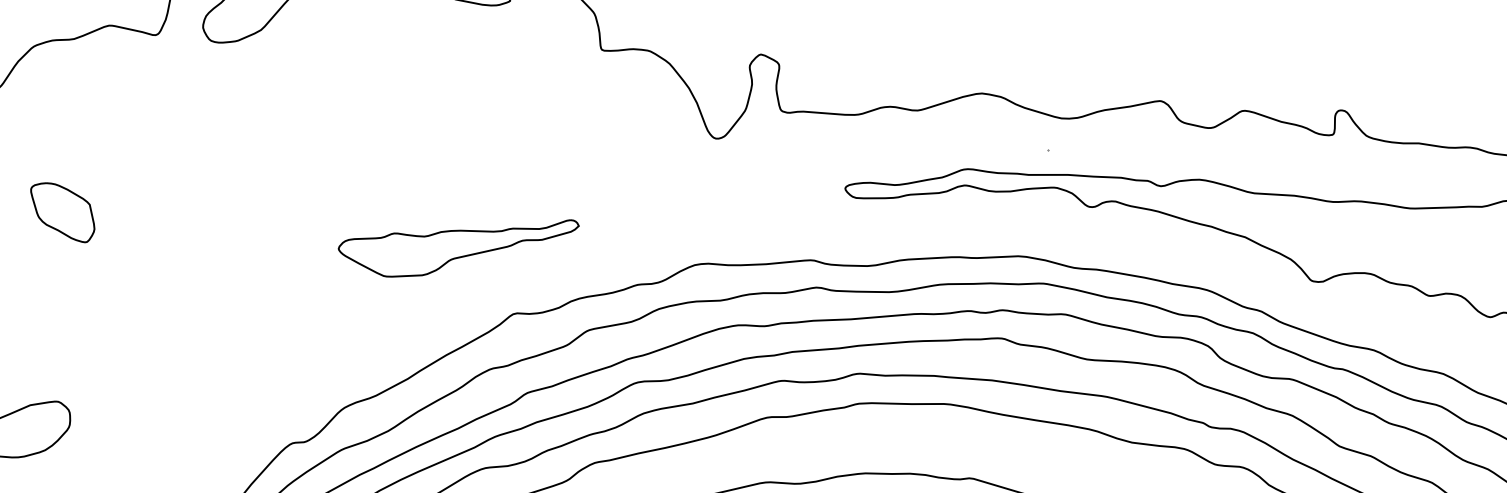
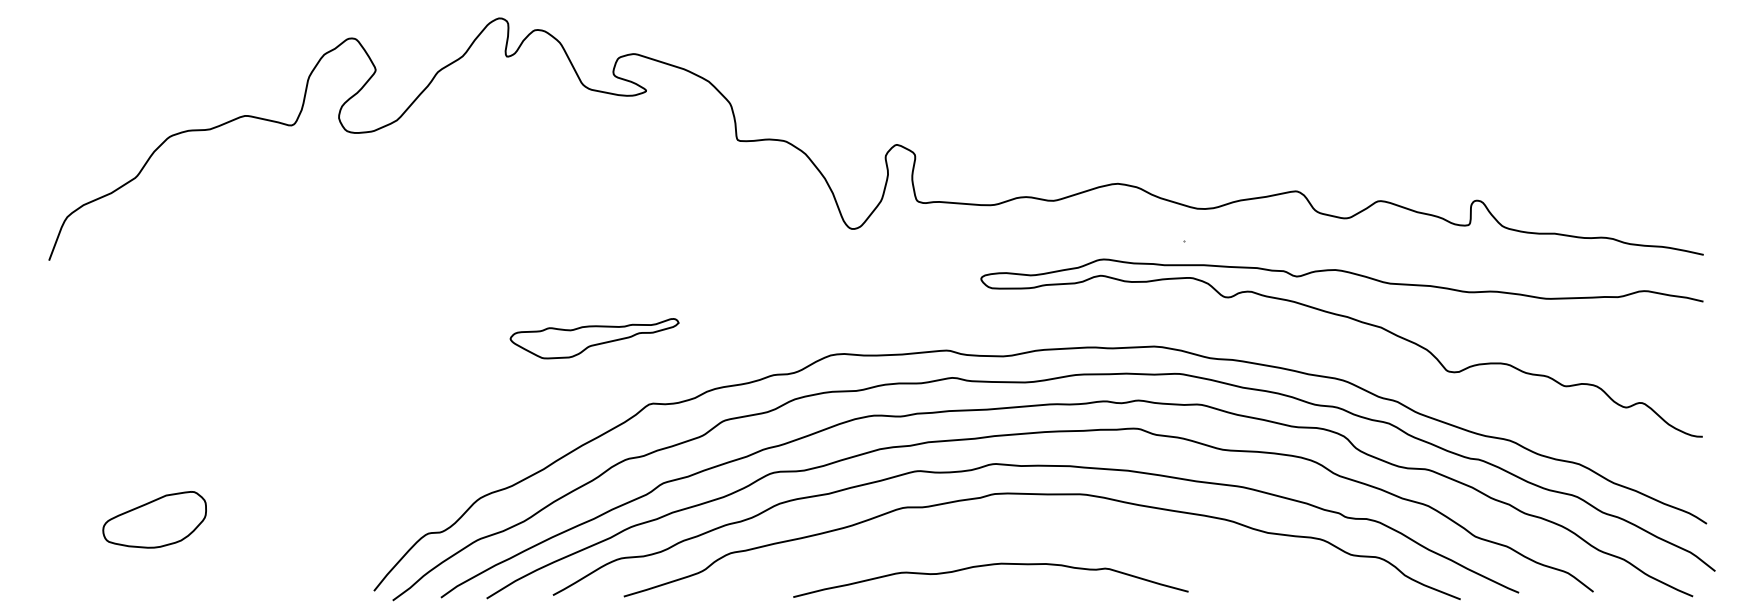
part: (62, 212) -> (198, 302), removed
part: (458, 248) -> (594, 338), size x0.7

